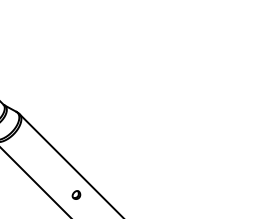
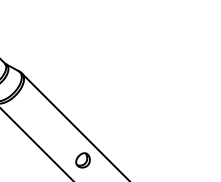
part: (76, 194) -> (83, 159), size x1.67

